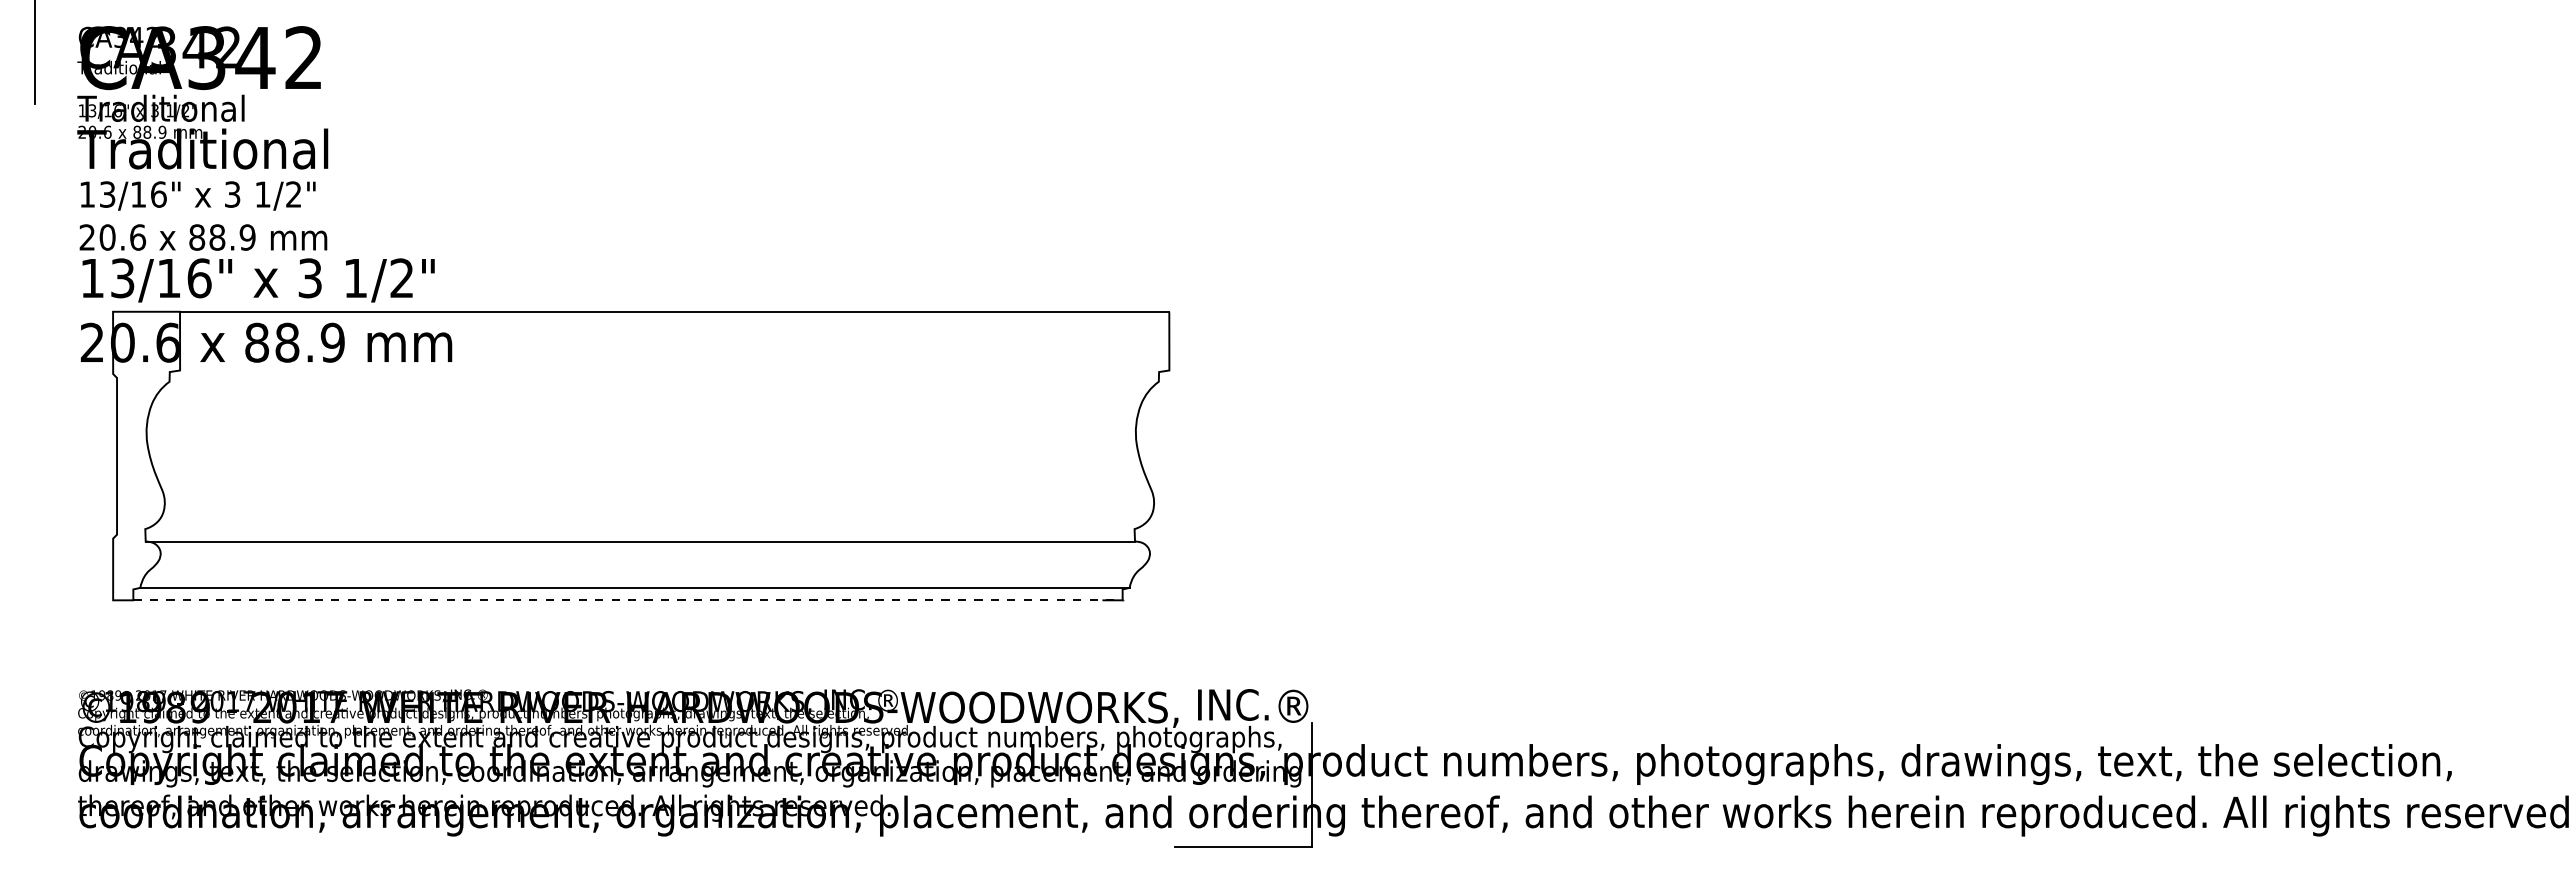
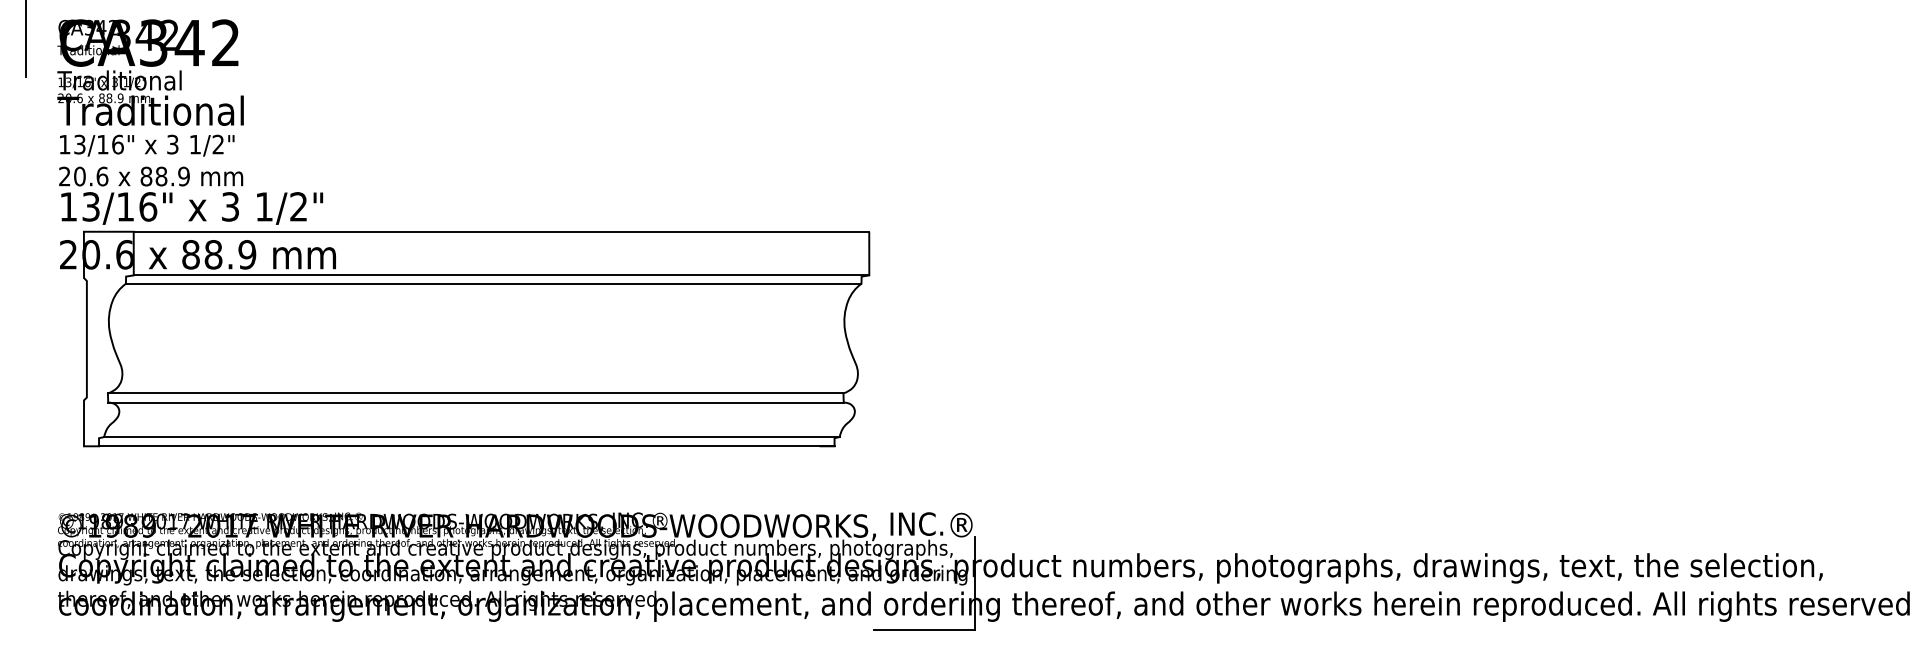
line: (674, 370) -> (501, 275), added
line: (663, 381) -> (493, 283), added
line: (639, 529) -> (475, 393), added
line: (628, 600) -> (467, 446), dashed -> solid

